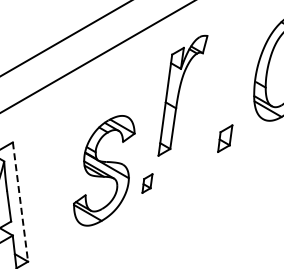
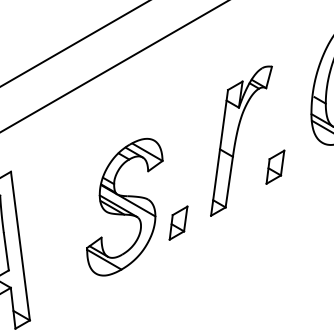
part: (182, 95) -> (240, 140), moved
part: (147, 183) -> (178, 223), size x1.43
line: (20, 202) -> (20, 246), dashed -> solid

